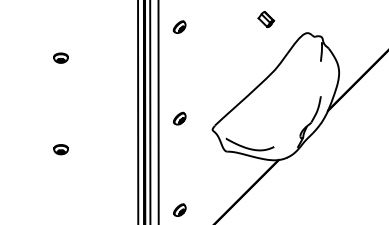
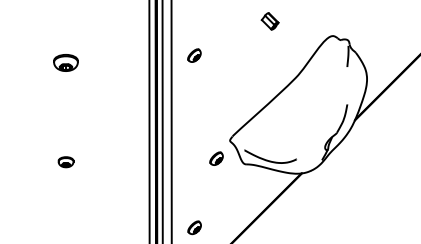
part: (265, 19) -> (269, 21), moved
part: (179, 27) -> (194, 55), moved
part: (60, 58) -> (65, 63), size x1.6
part: (179, 118) -> (216, 158), moved

